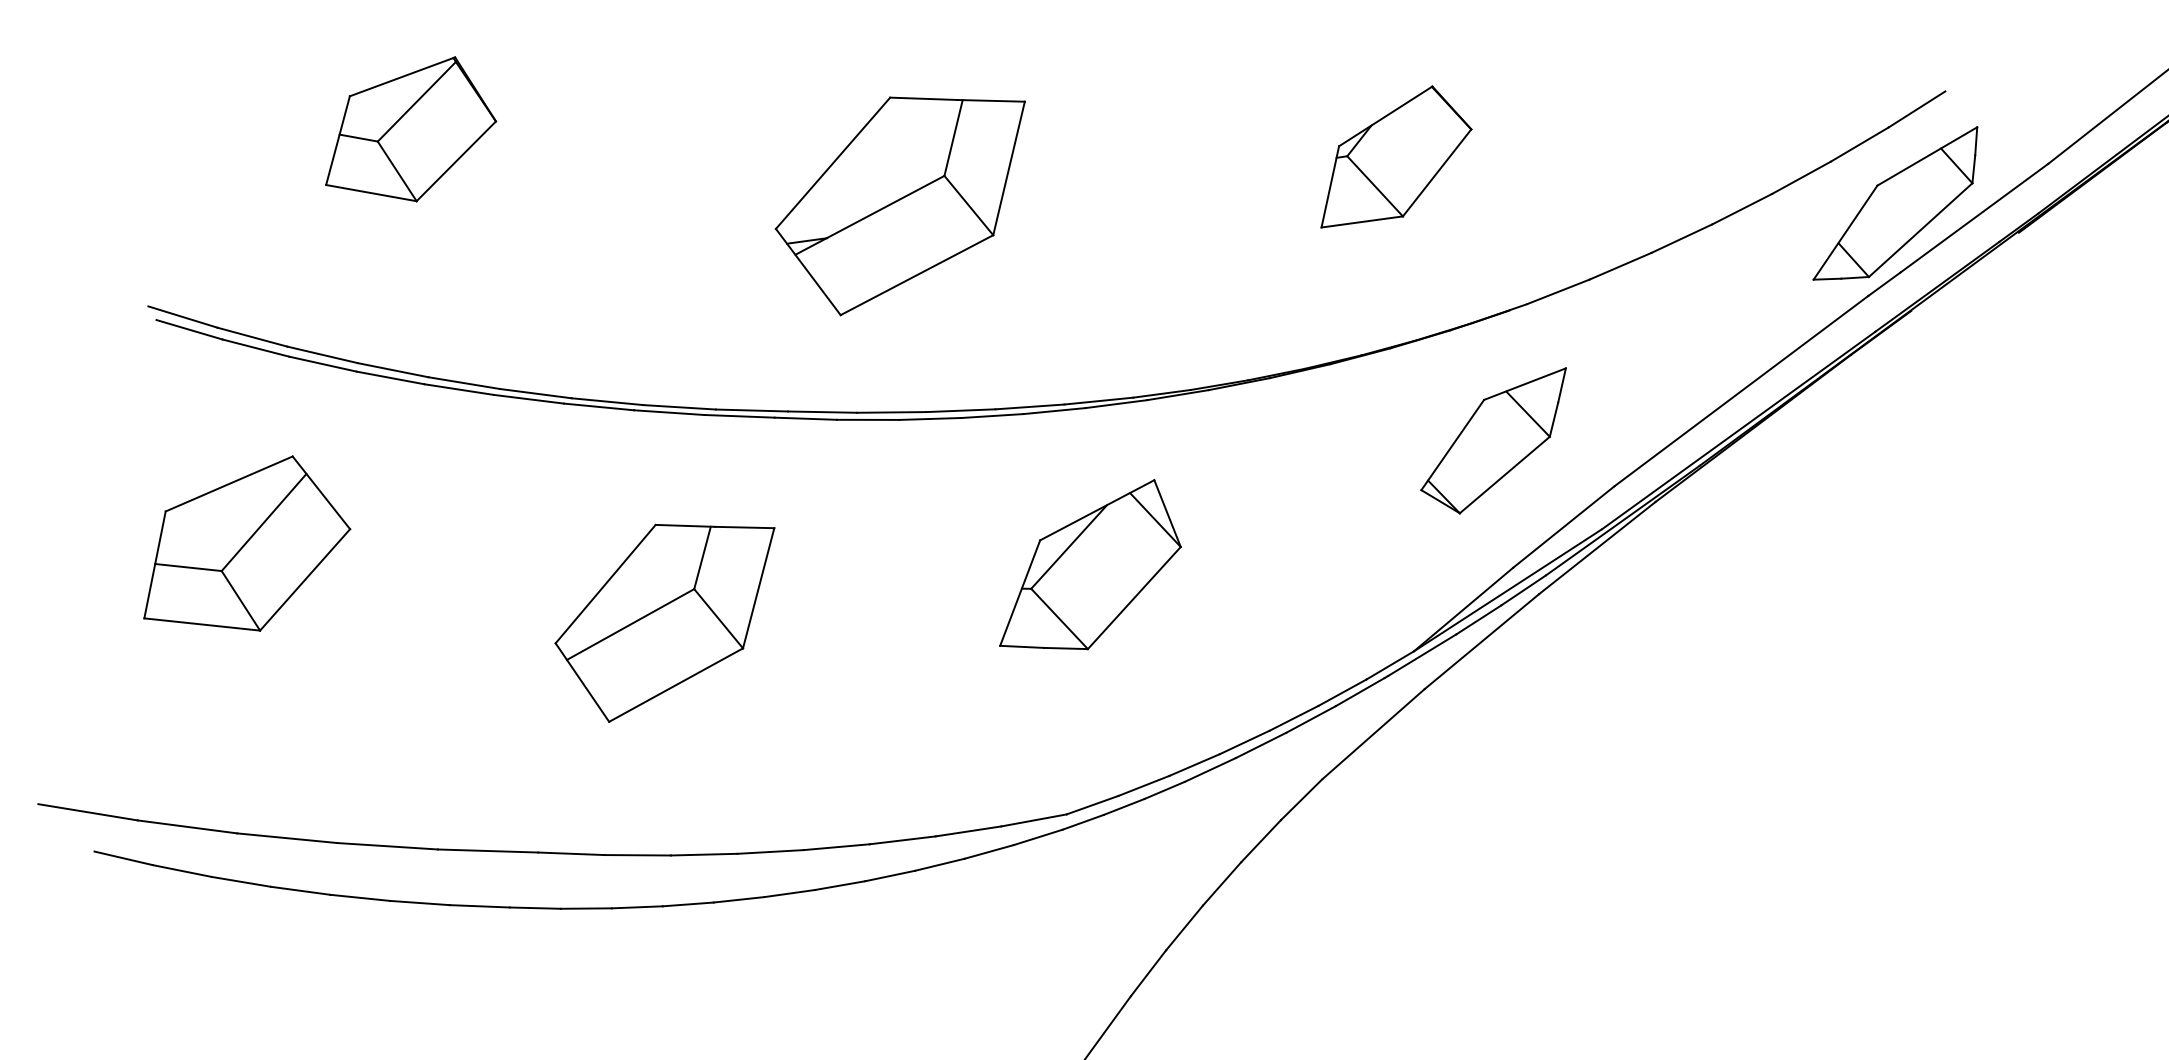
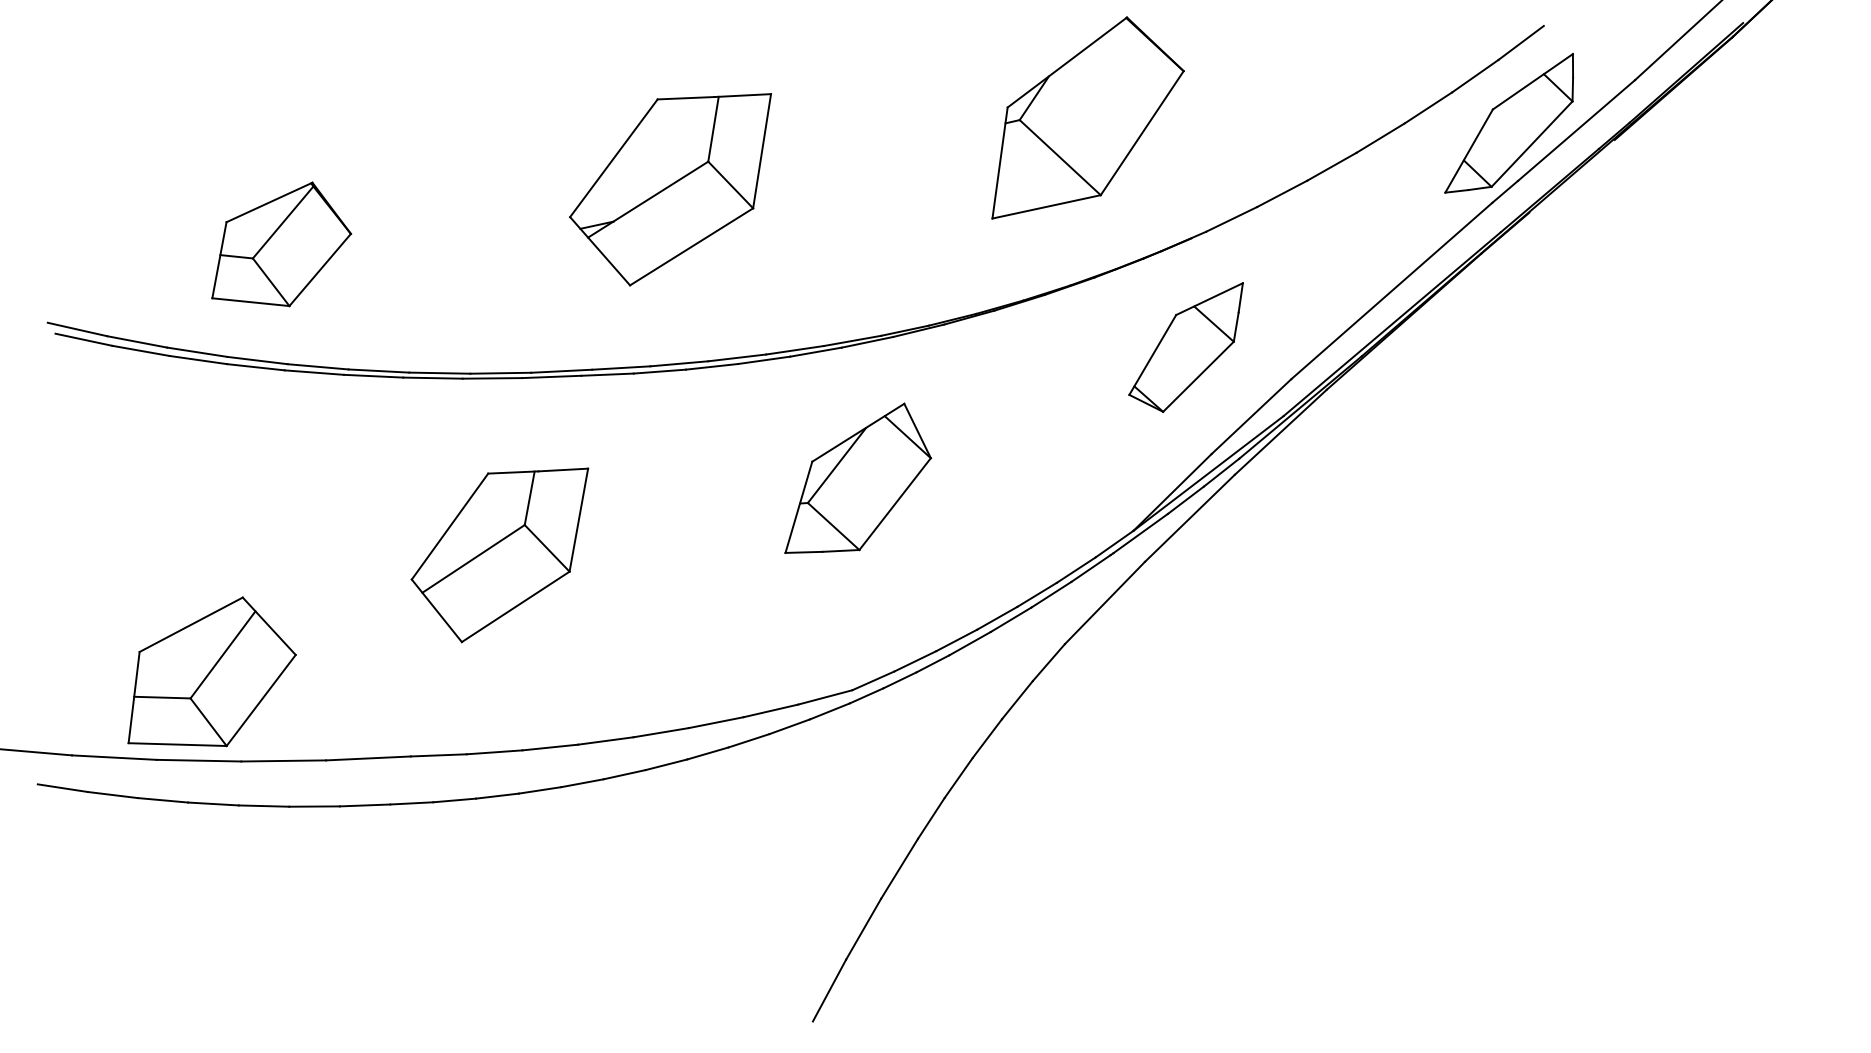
part: (412, 127) -> (281, 244), moved
part: (1398, 158) -> (1088, 117), size x1.6
part: (248, 541) -> (211, 671), moved

